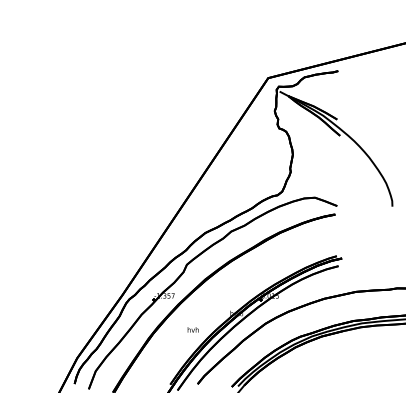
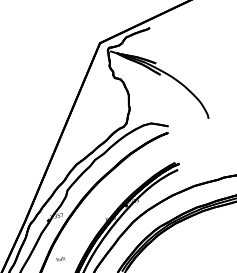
text: (192, 329) -> (60, 258), moved

